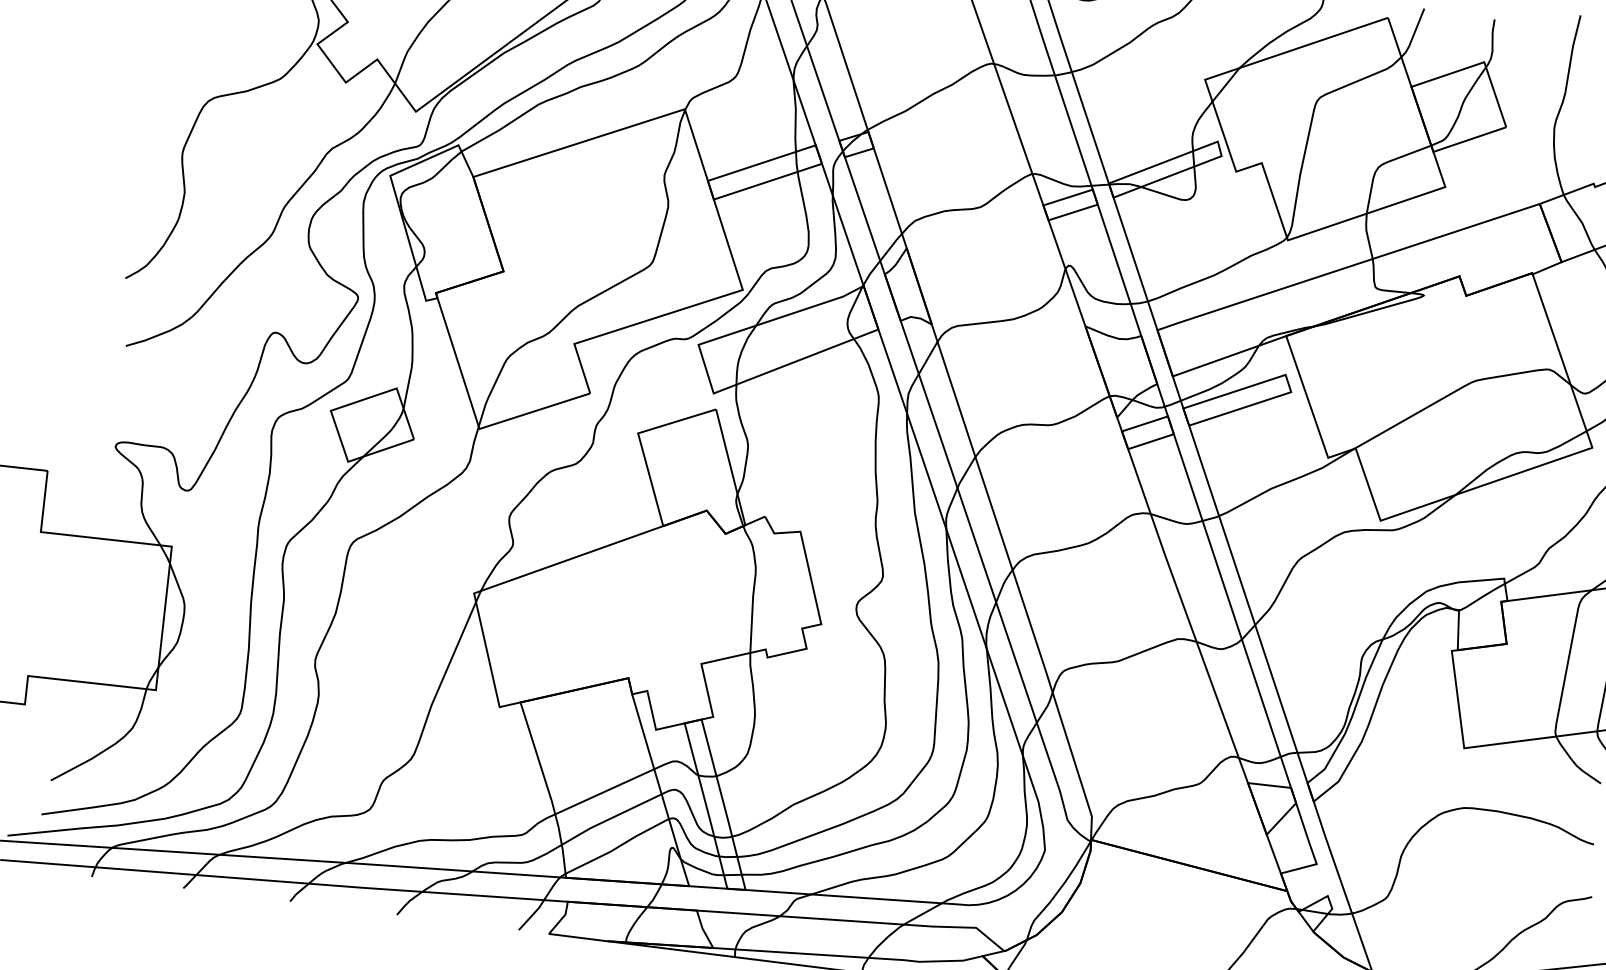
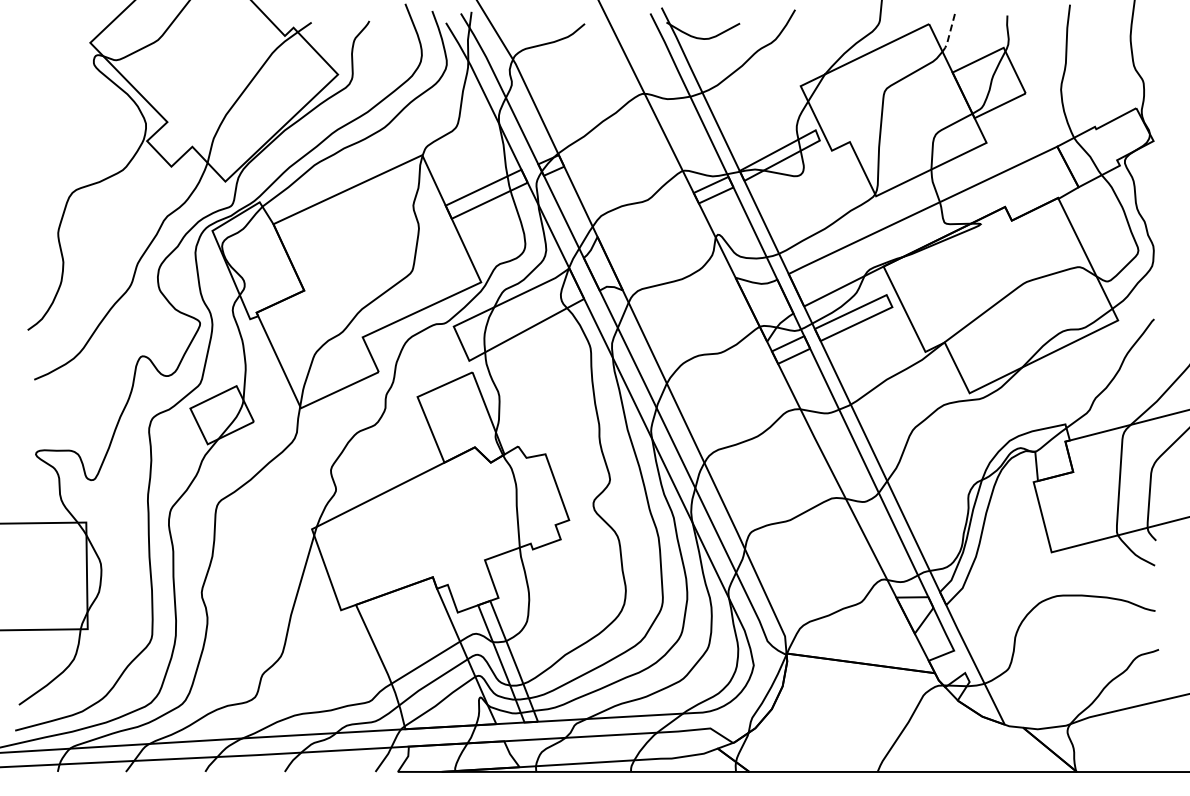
line: (1413, 35) -> (949, 34), solid -> dashed

